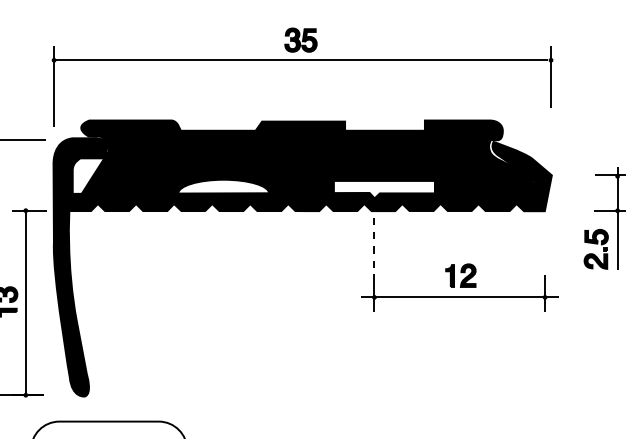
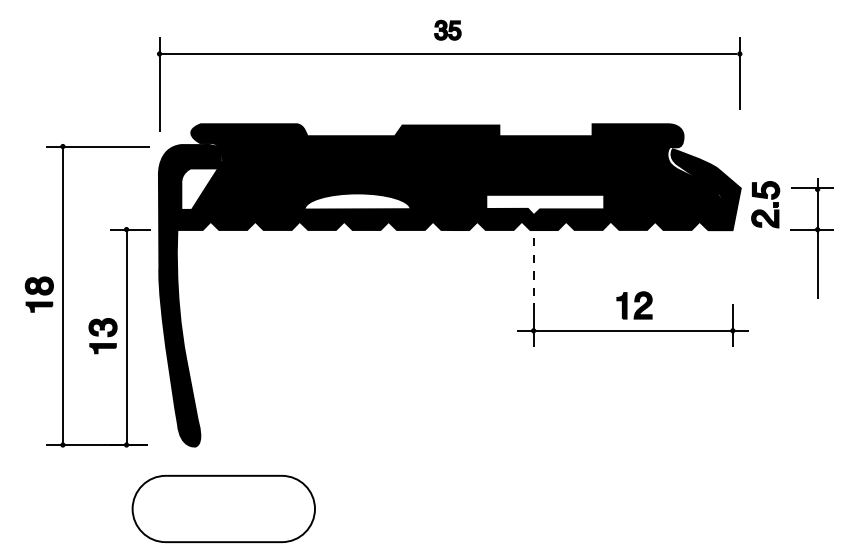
part: (300, 39) -> (447, 29), size x0.7
part: (596, 249) -> (765, 204), moved

